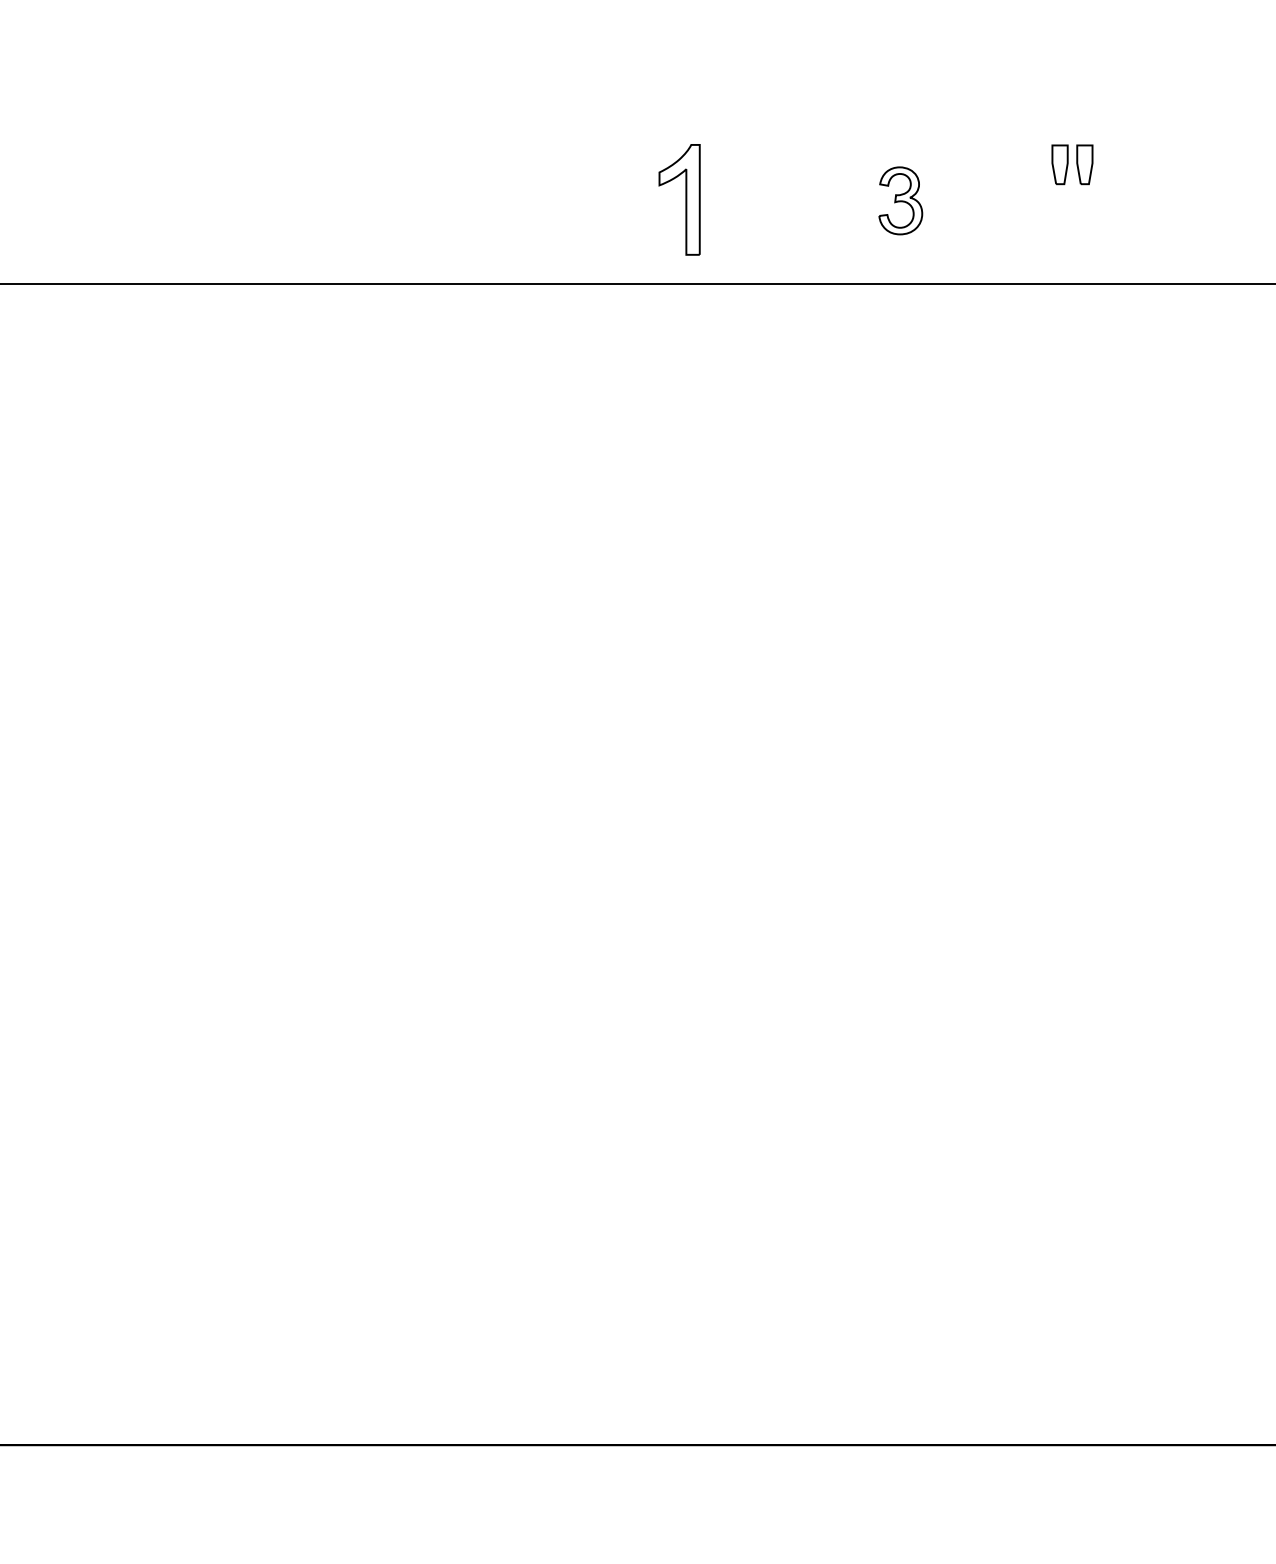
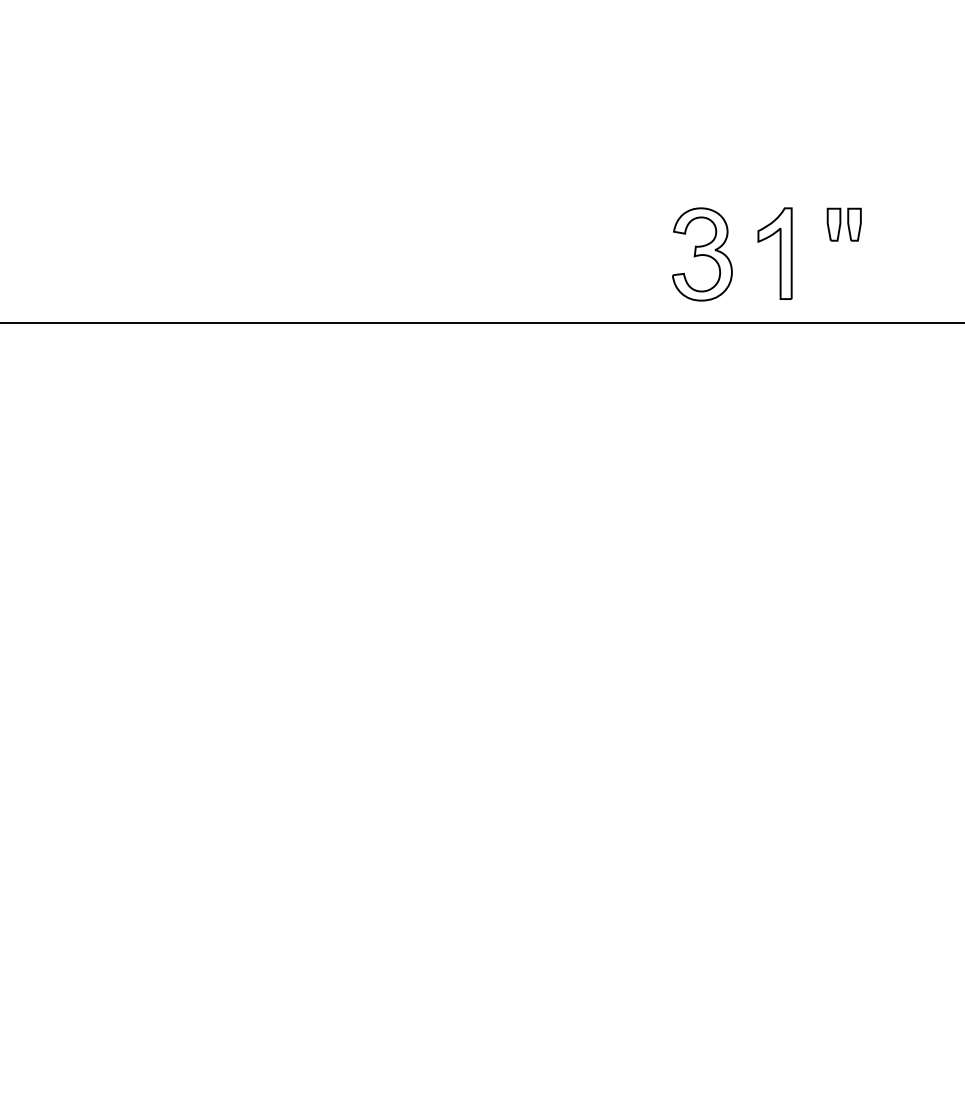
part: (679, 199) -> (774, 253), moved
part: (900, 200) -> (702, 254), size x1.67

